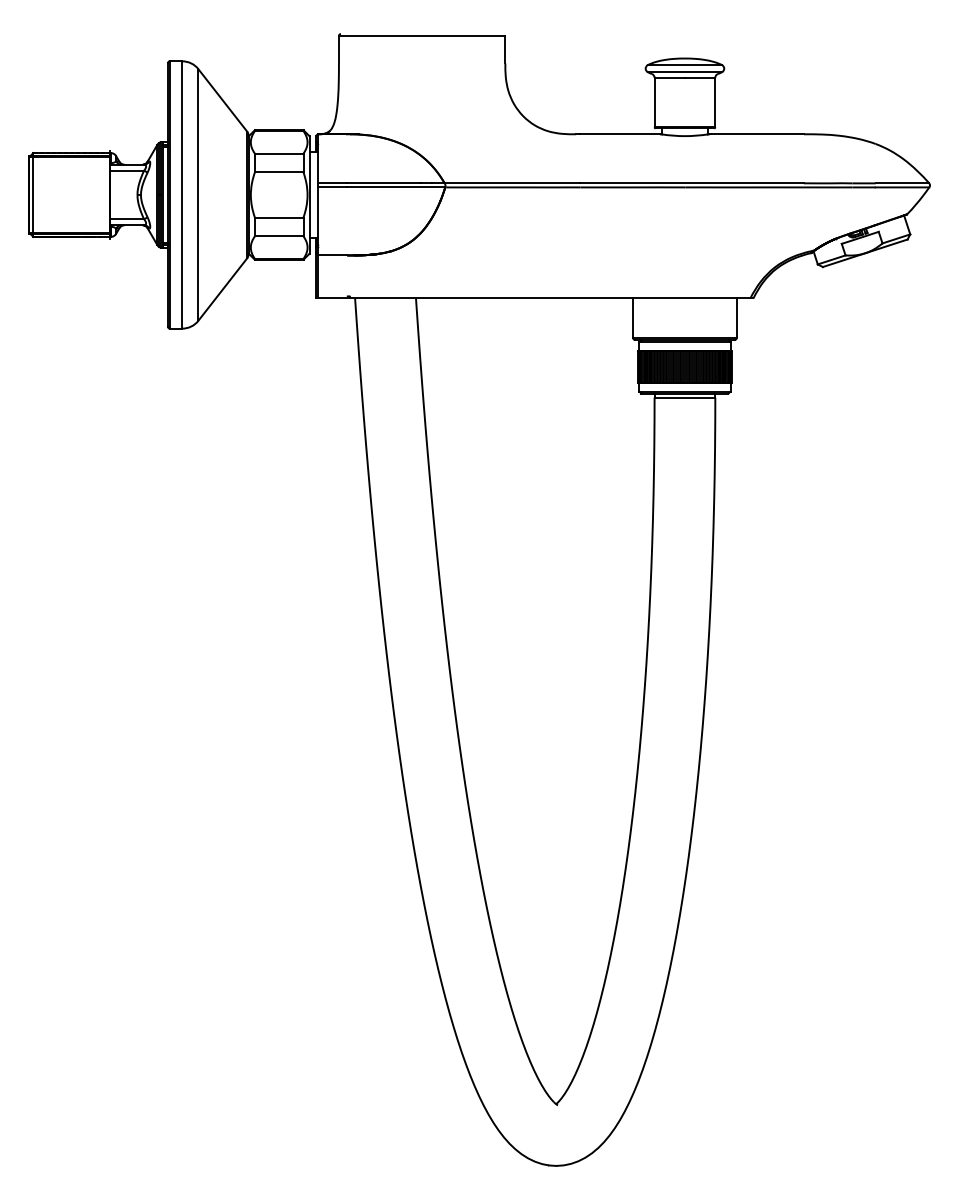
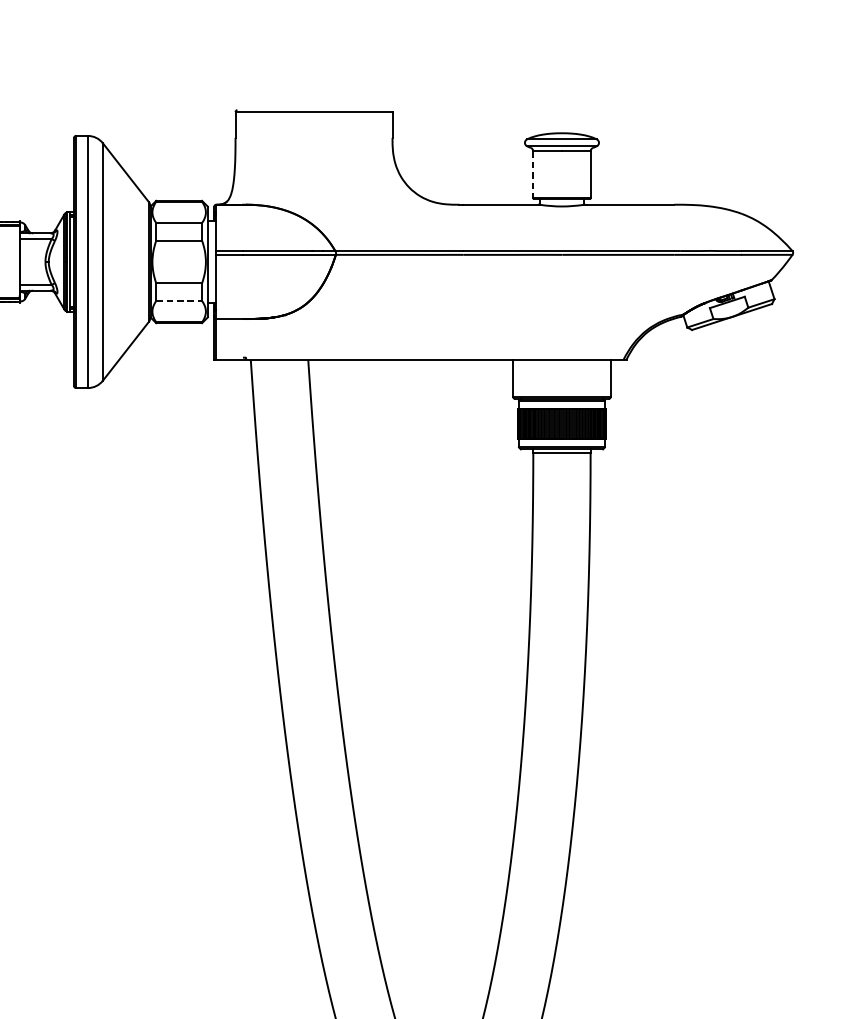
line: (654, 102) -> (533, 174), solid -> dashed
line: (279, 236) -> (179, 301), solid -> dashed

